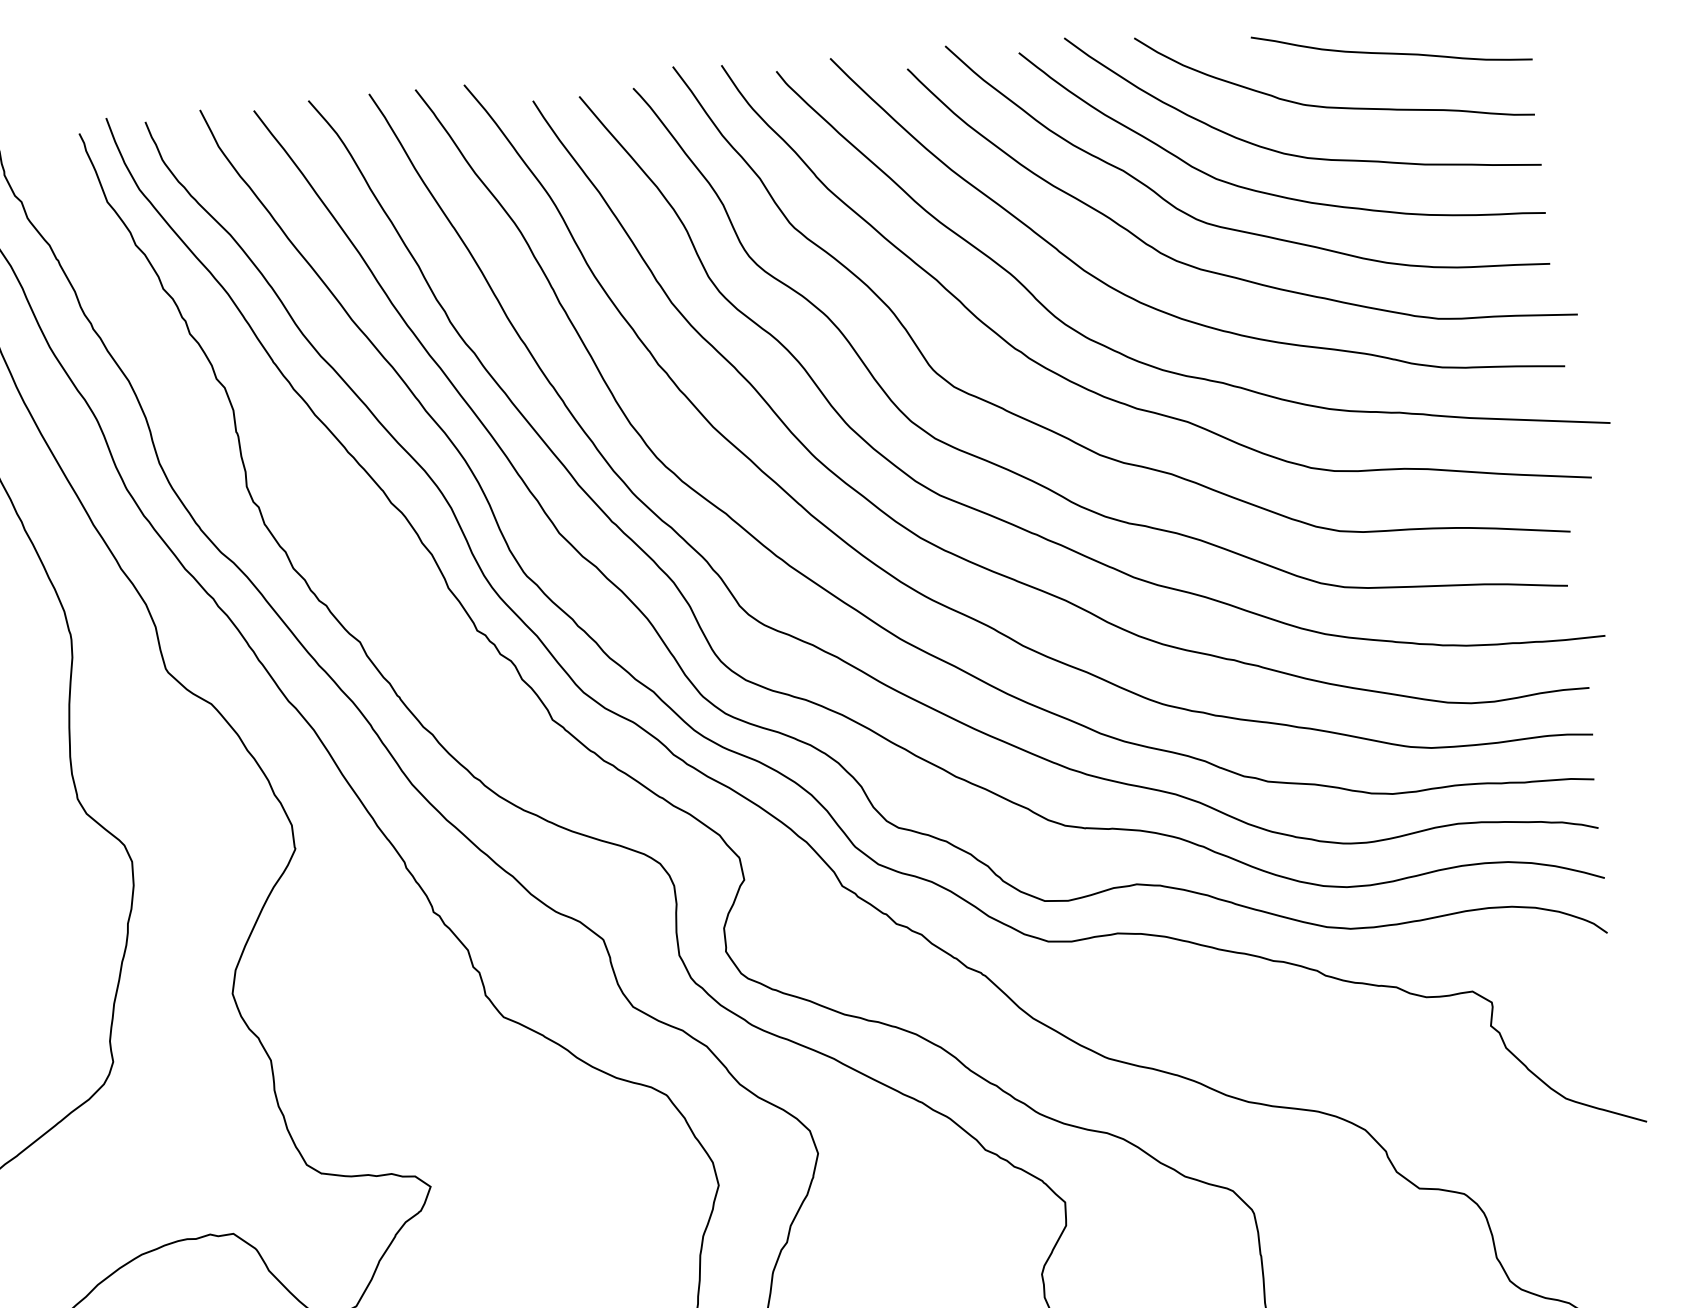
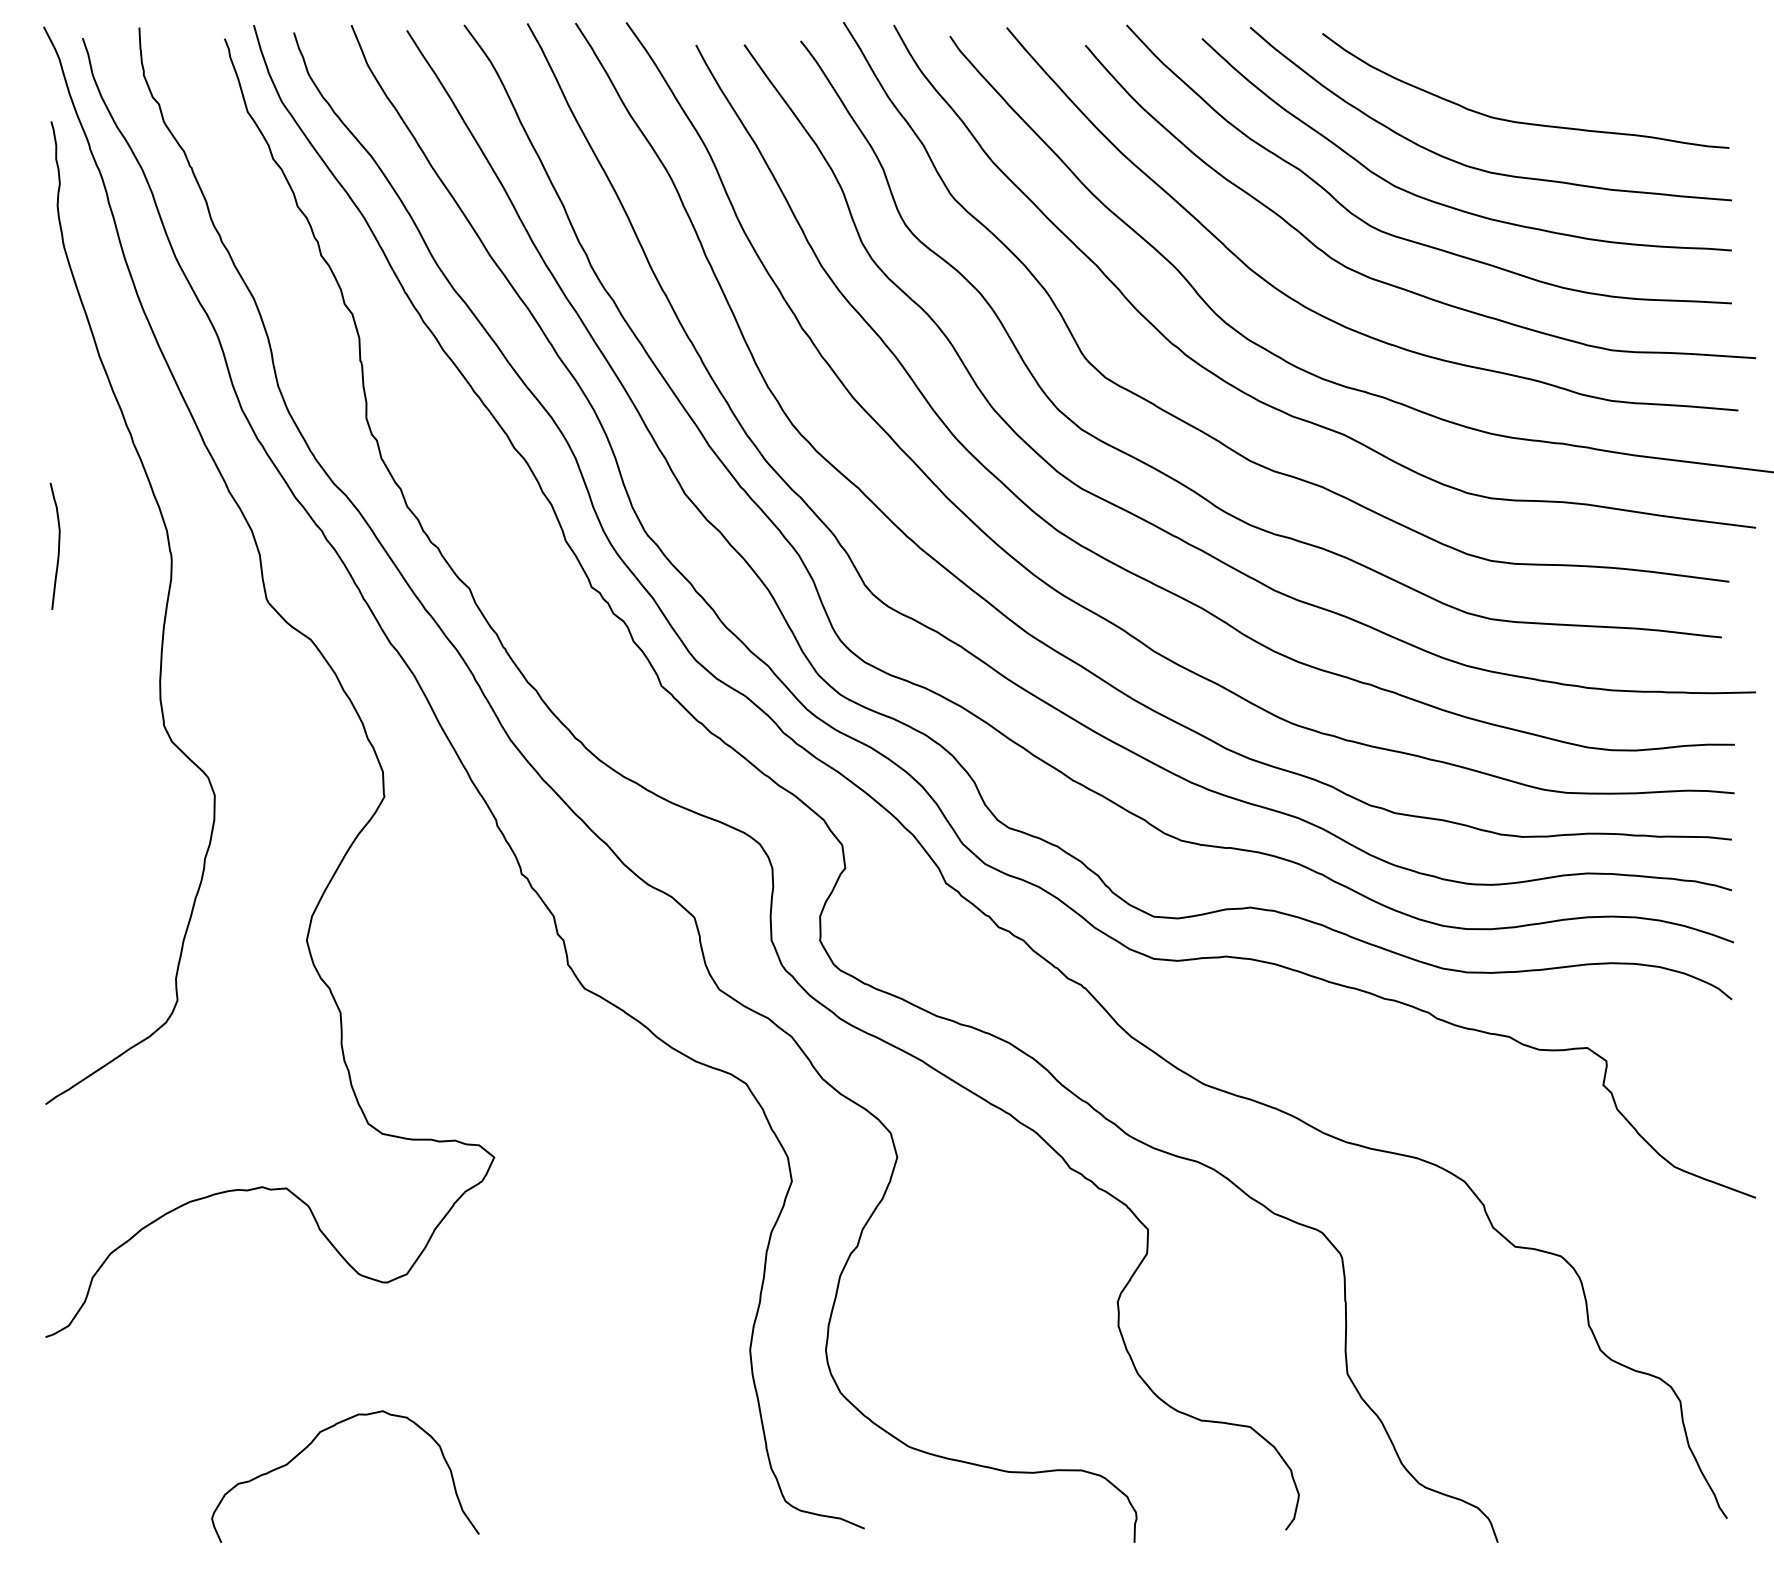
curve: (1391, 52) -> (1586, 71), removed

